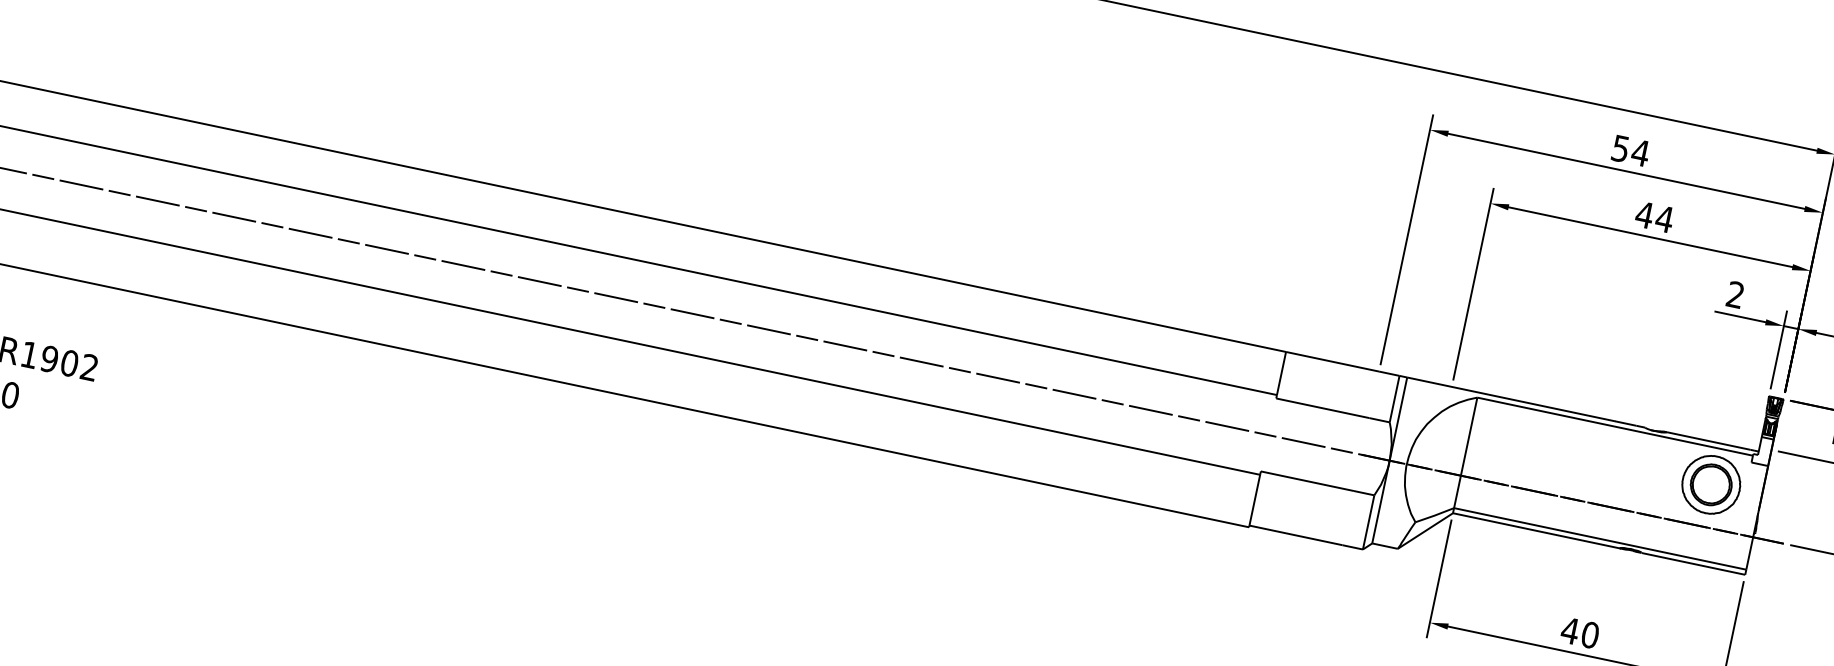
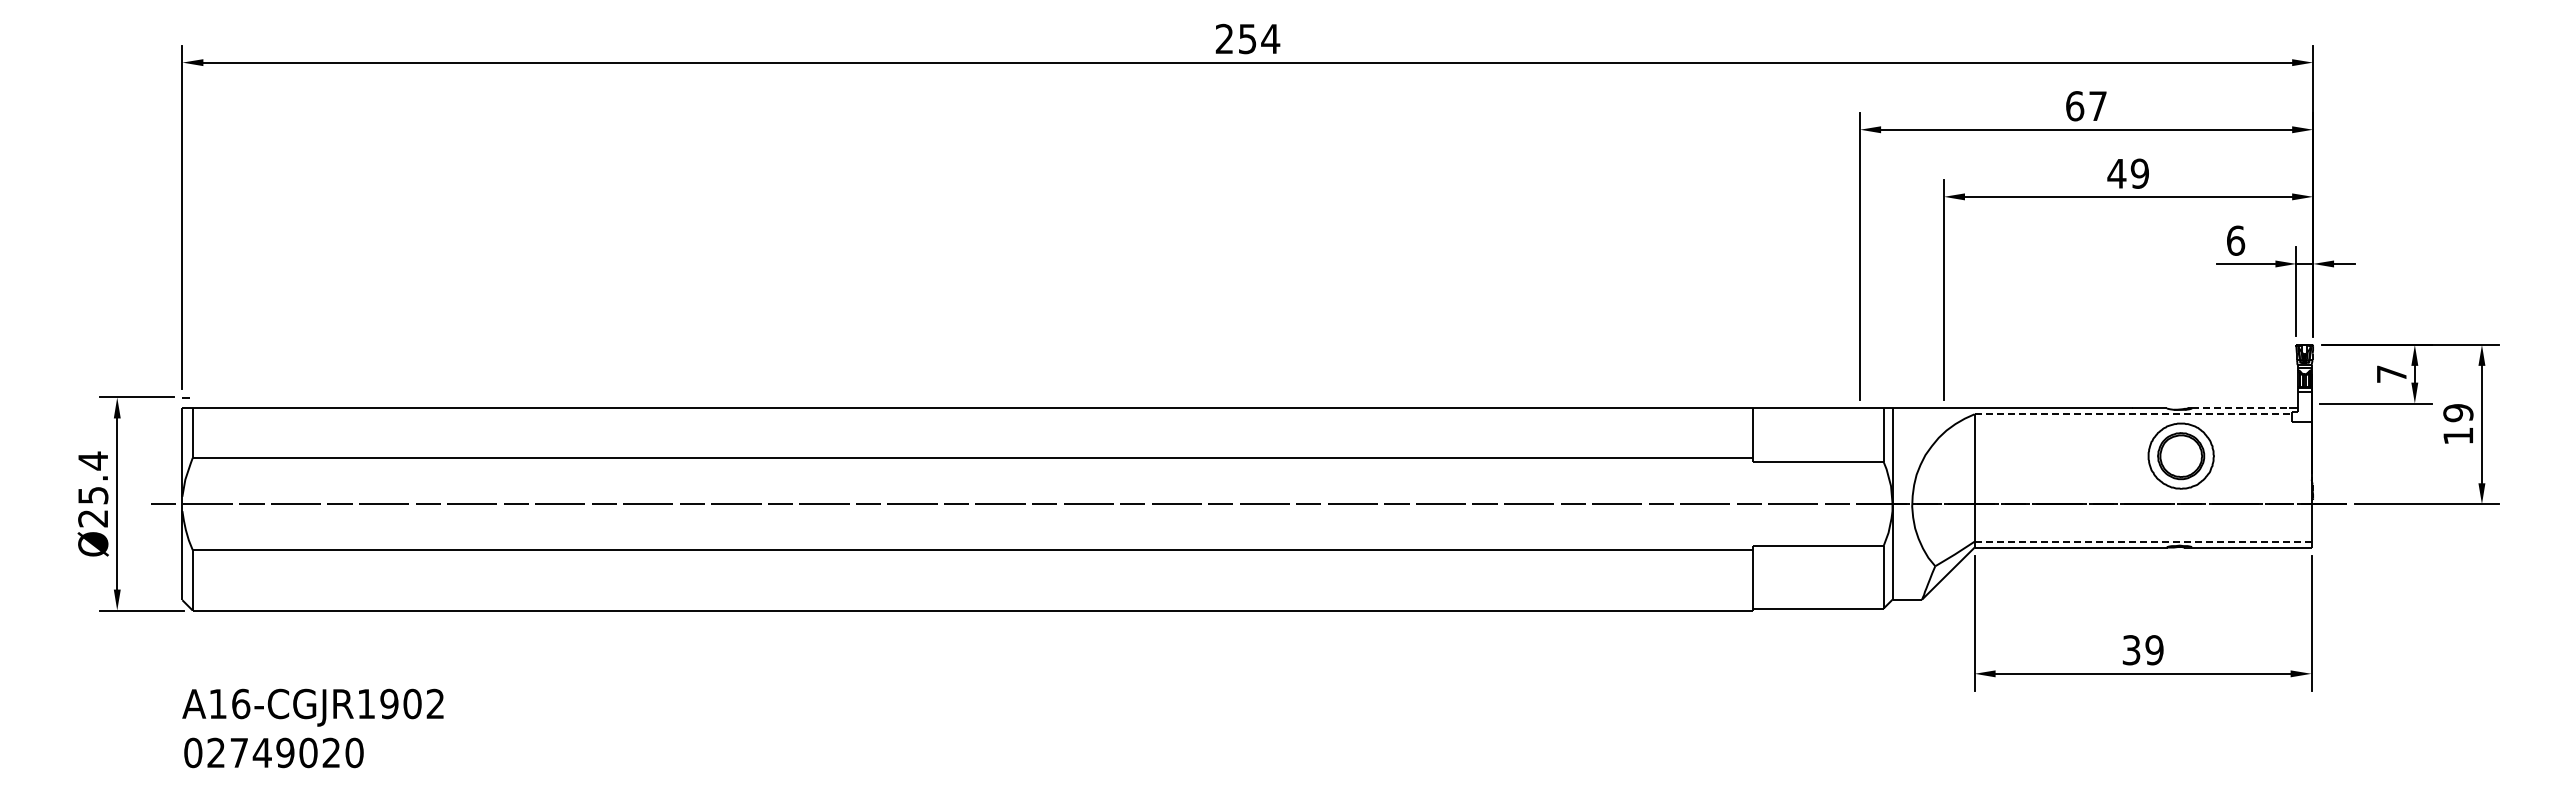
text: (1630, 151) -> (2086, 106), 54 -> 67
text: (1664, 218) -> (2139, 173), 44 -> 49
text: (1736, 294) -> (2236, 240), 2 -> 6
line: (1615, 426) -> (2133, 414), solid -> dashed
line: (1708, 441) -> (2240, 408), solid -> dashed
part: (1710, 484) -> (2180, 455), moved
line: (1599, 538) -> (2142, 541), solid -> dashed
text: (1579, 633) -> (2142, 650), 40 -> 39

